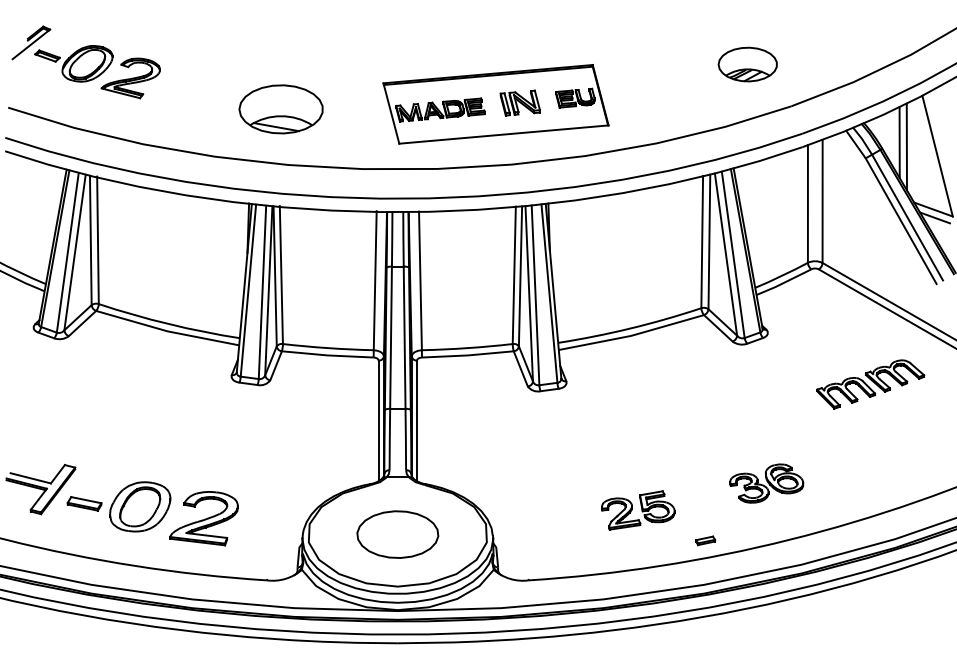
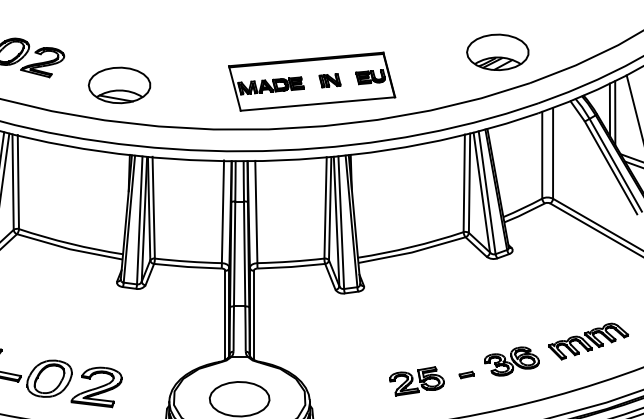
part: (747, 64) -> (497, 52), size x1.43
part: (520, 102) -> (330, 80), size x0.71
part: (280, 109) -> (119, 85), moved
part: (870, 384) -> (588, 341), moved
part: (705, 540) -> (466, 374), moved

